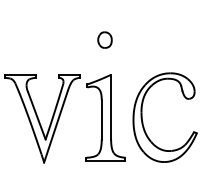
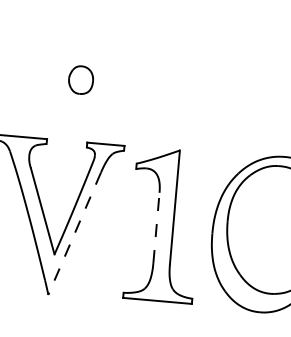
part: (104, 39) -> (80, 78), moved
line: (101, 119) -> (156, 227), solid -> dashed
line: (55, 126) -> (73, 232), solid -> dashed

